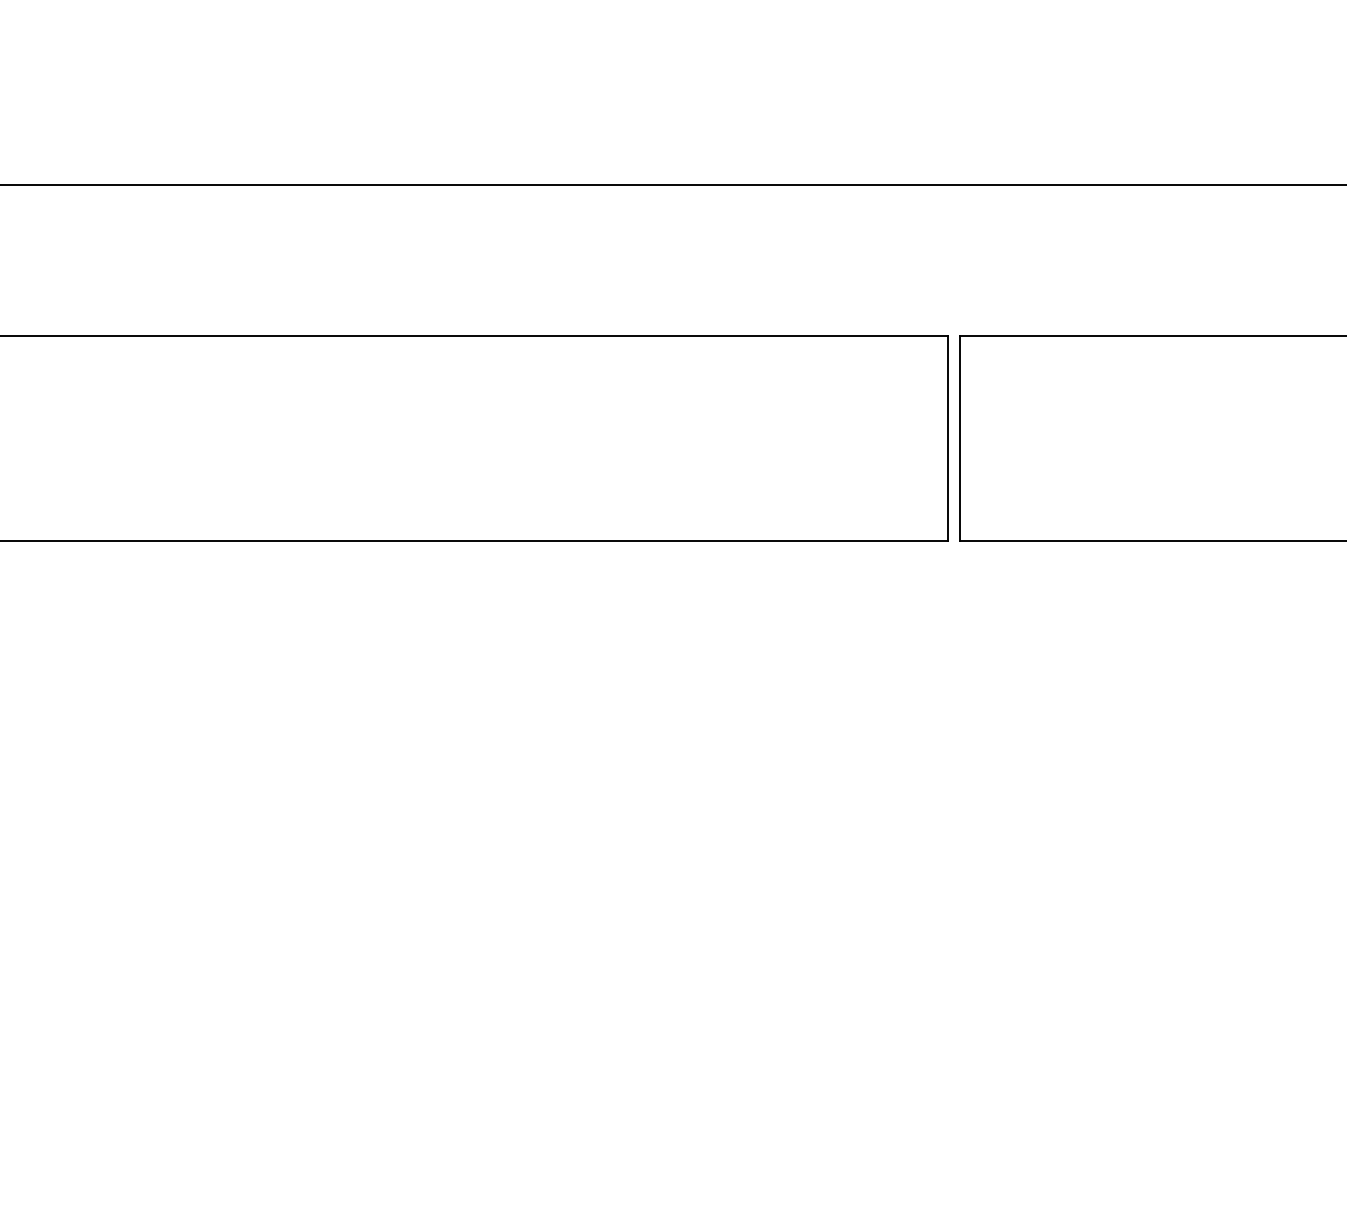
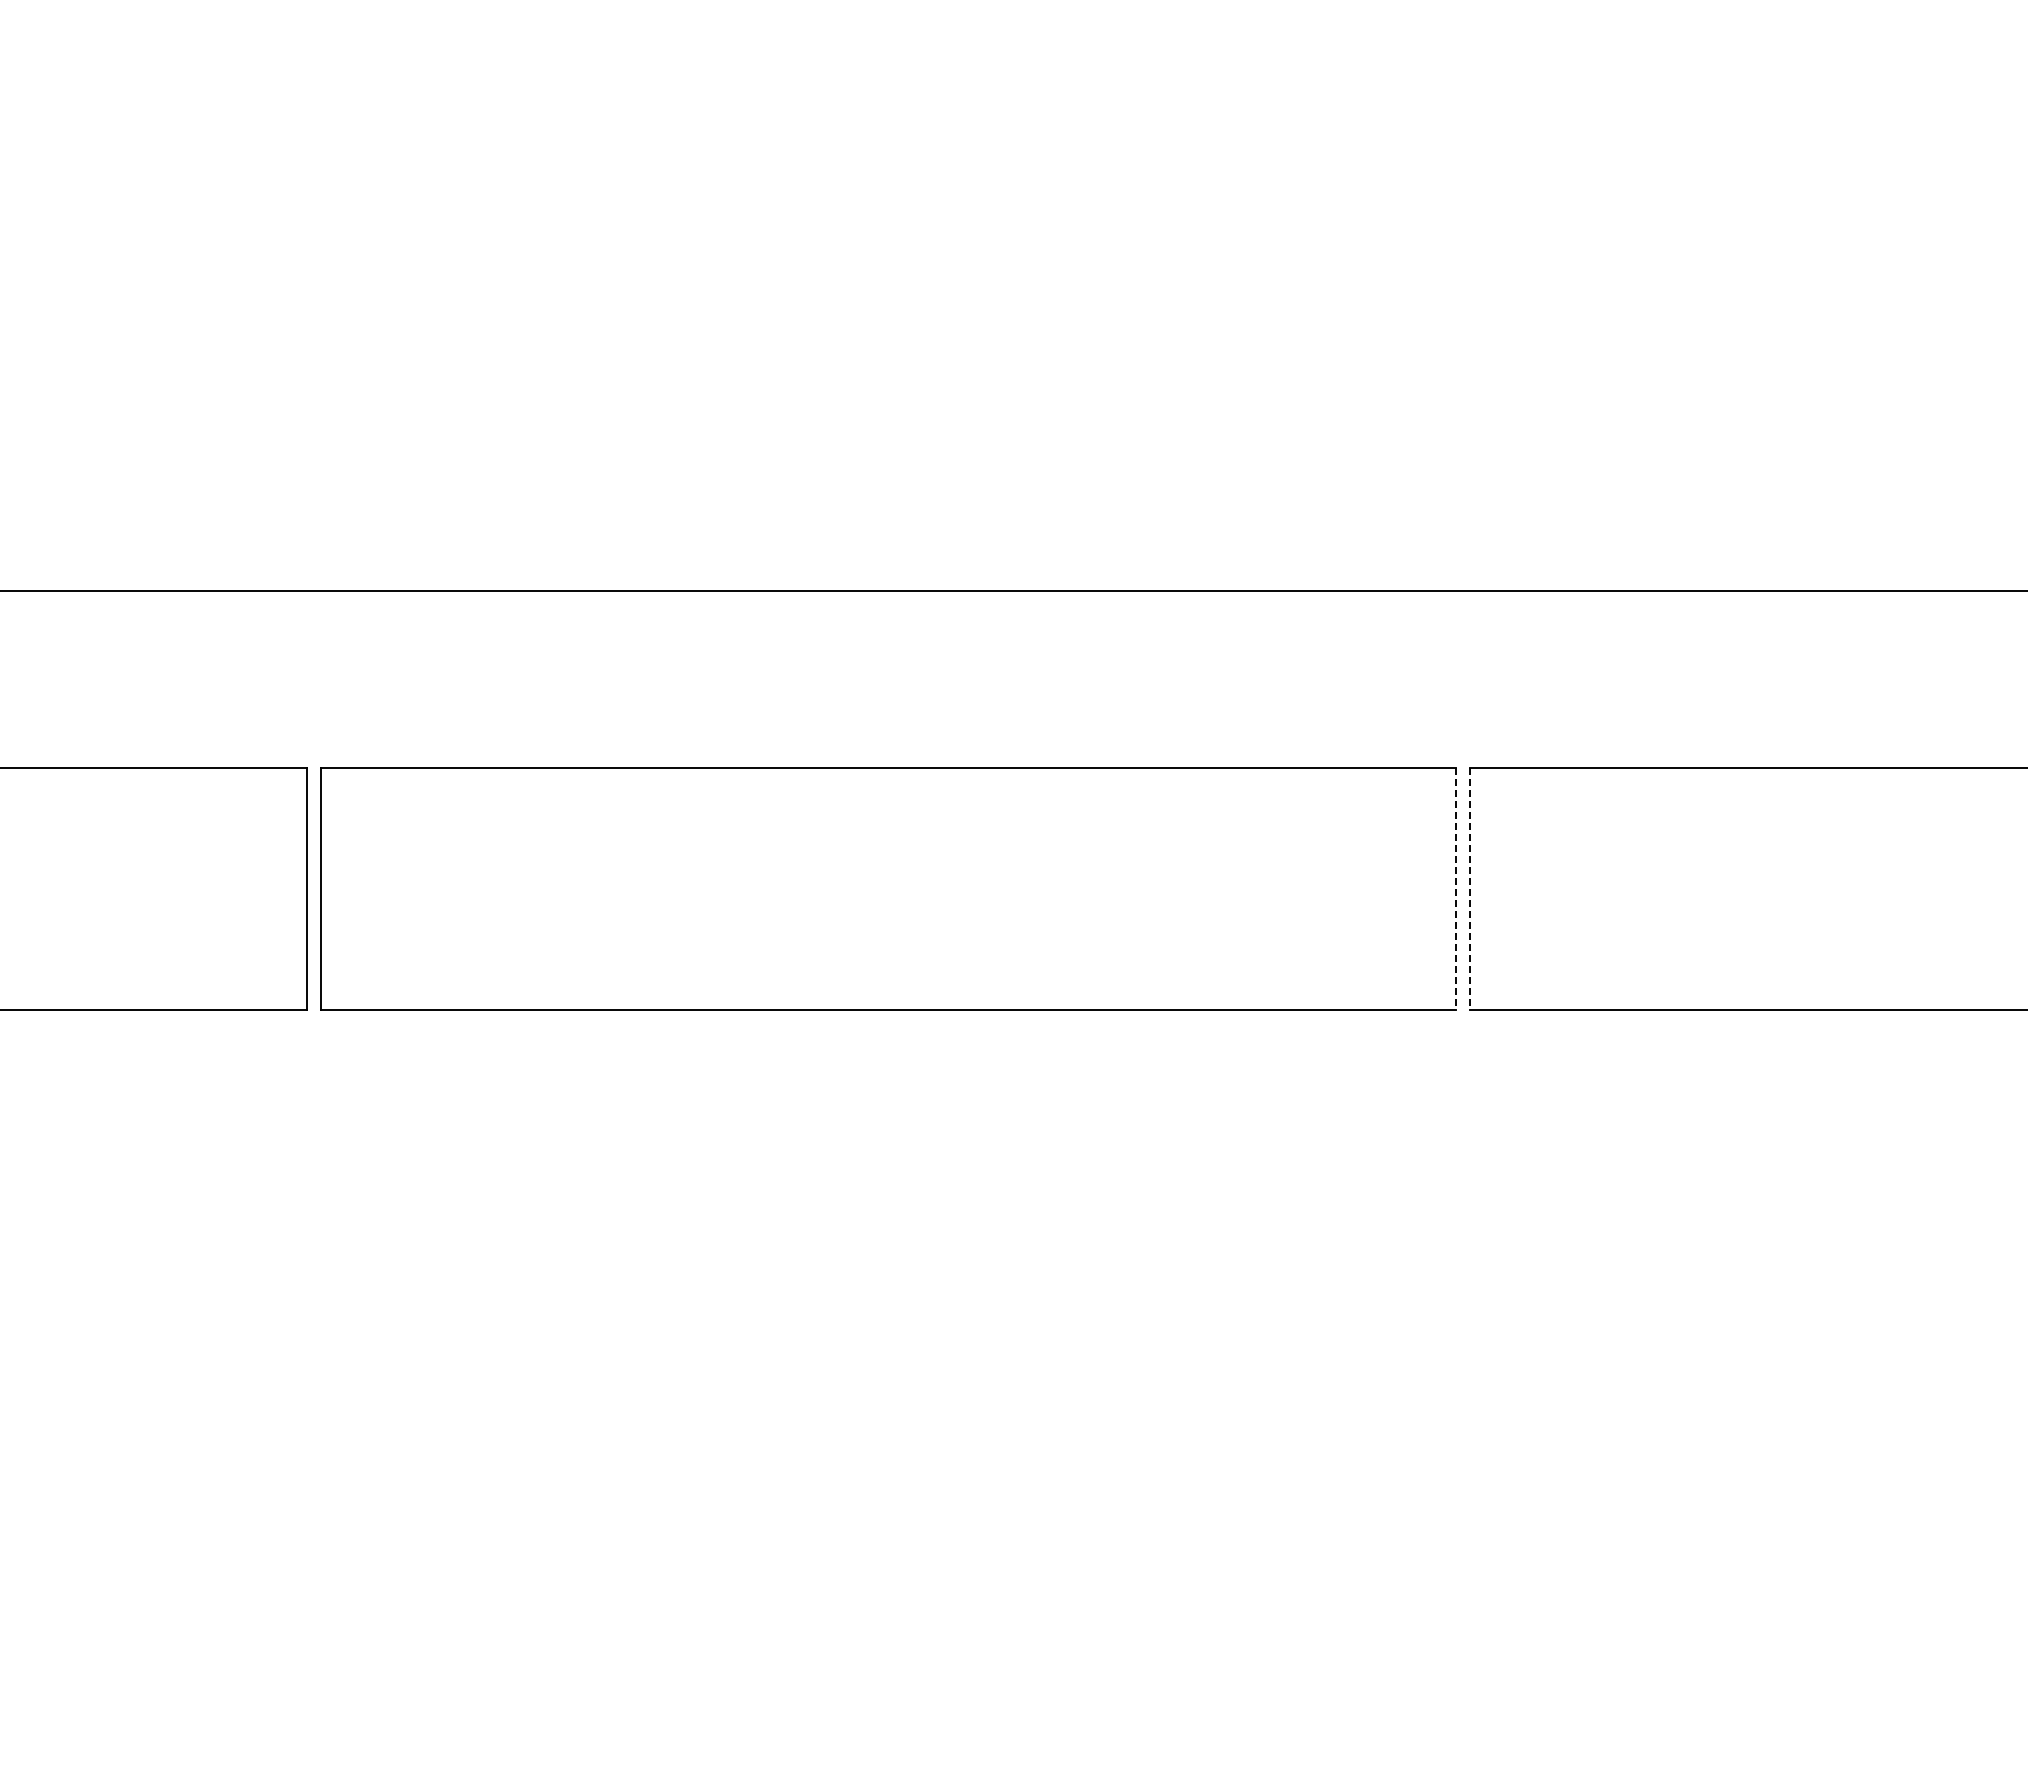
line: (947, 437) -> (1455, 888), solid -> dashed
line: (959, 437) -> (1469, 888), solid -> dashed

